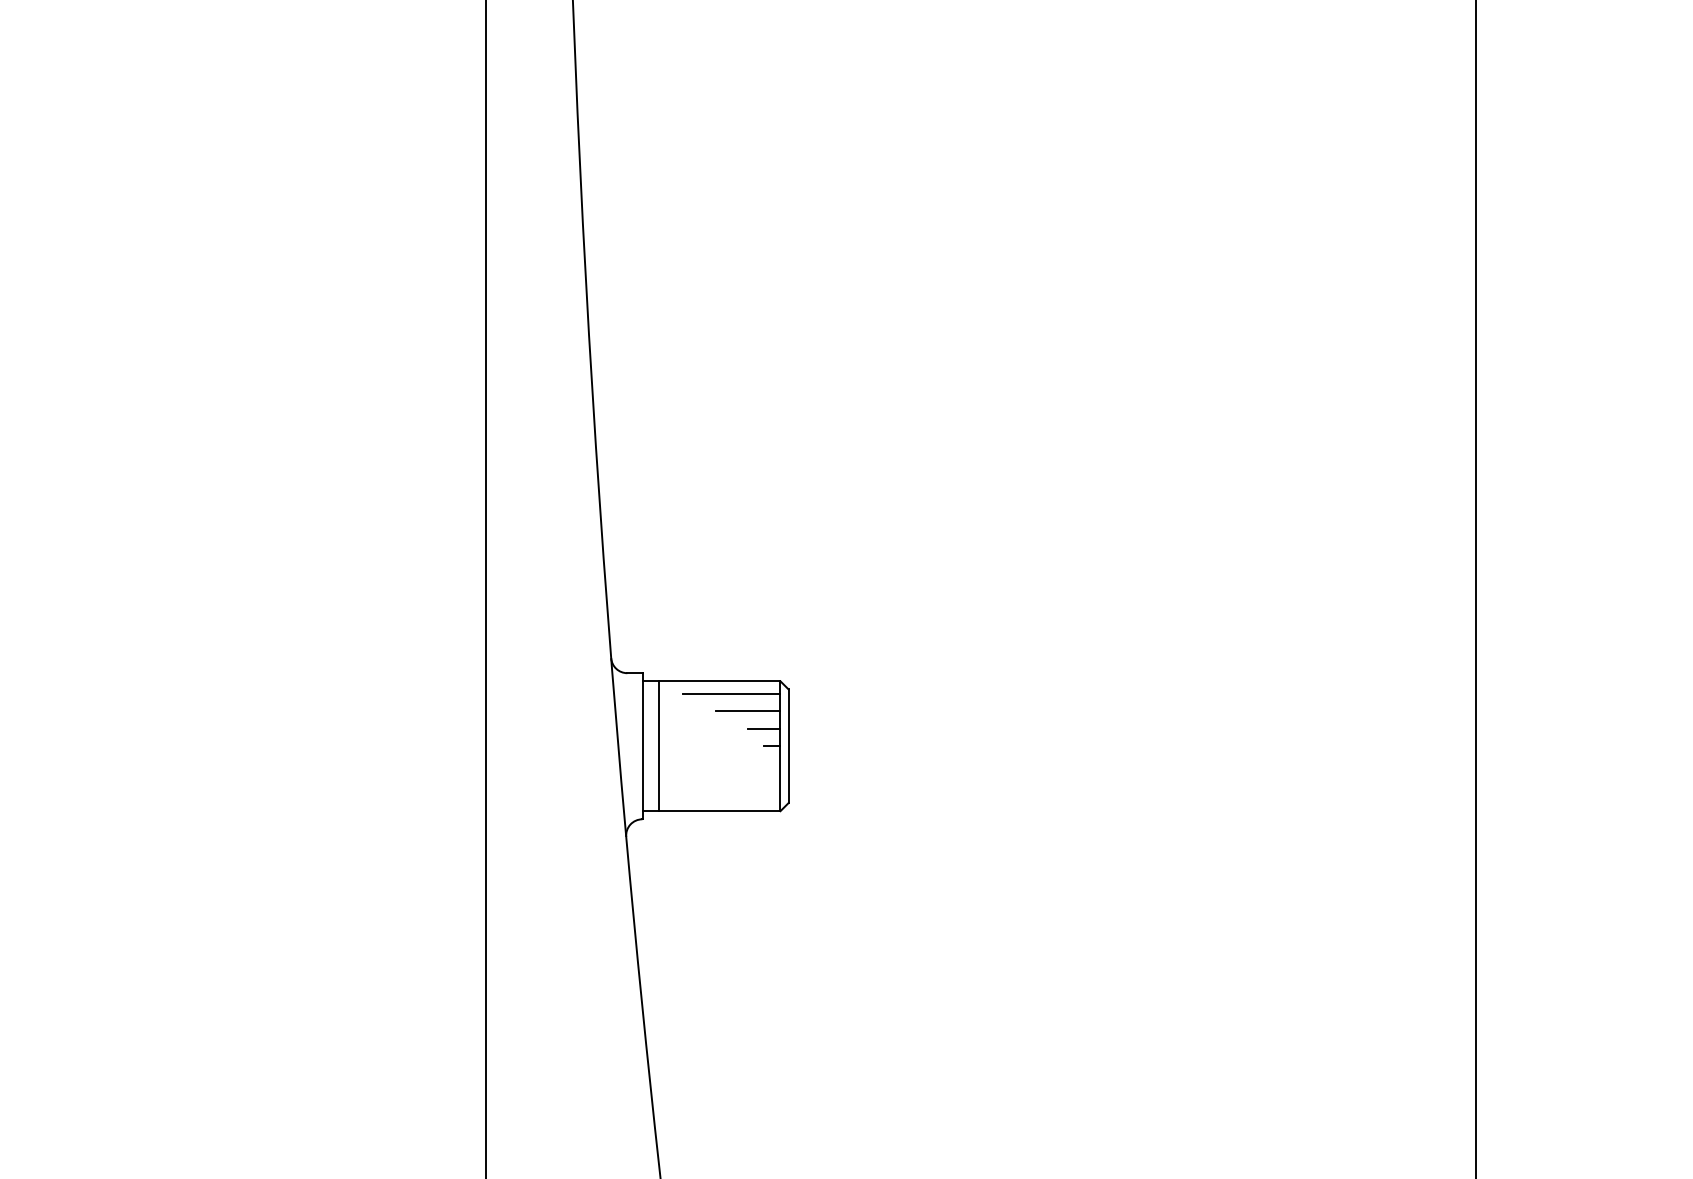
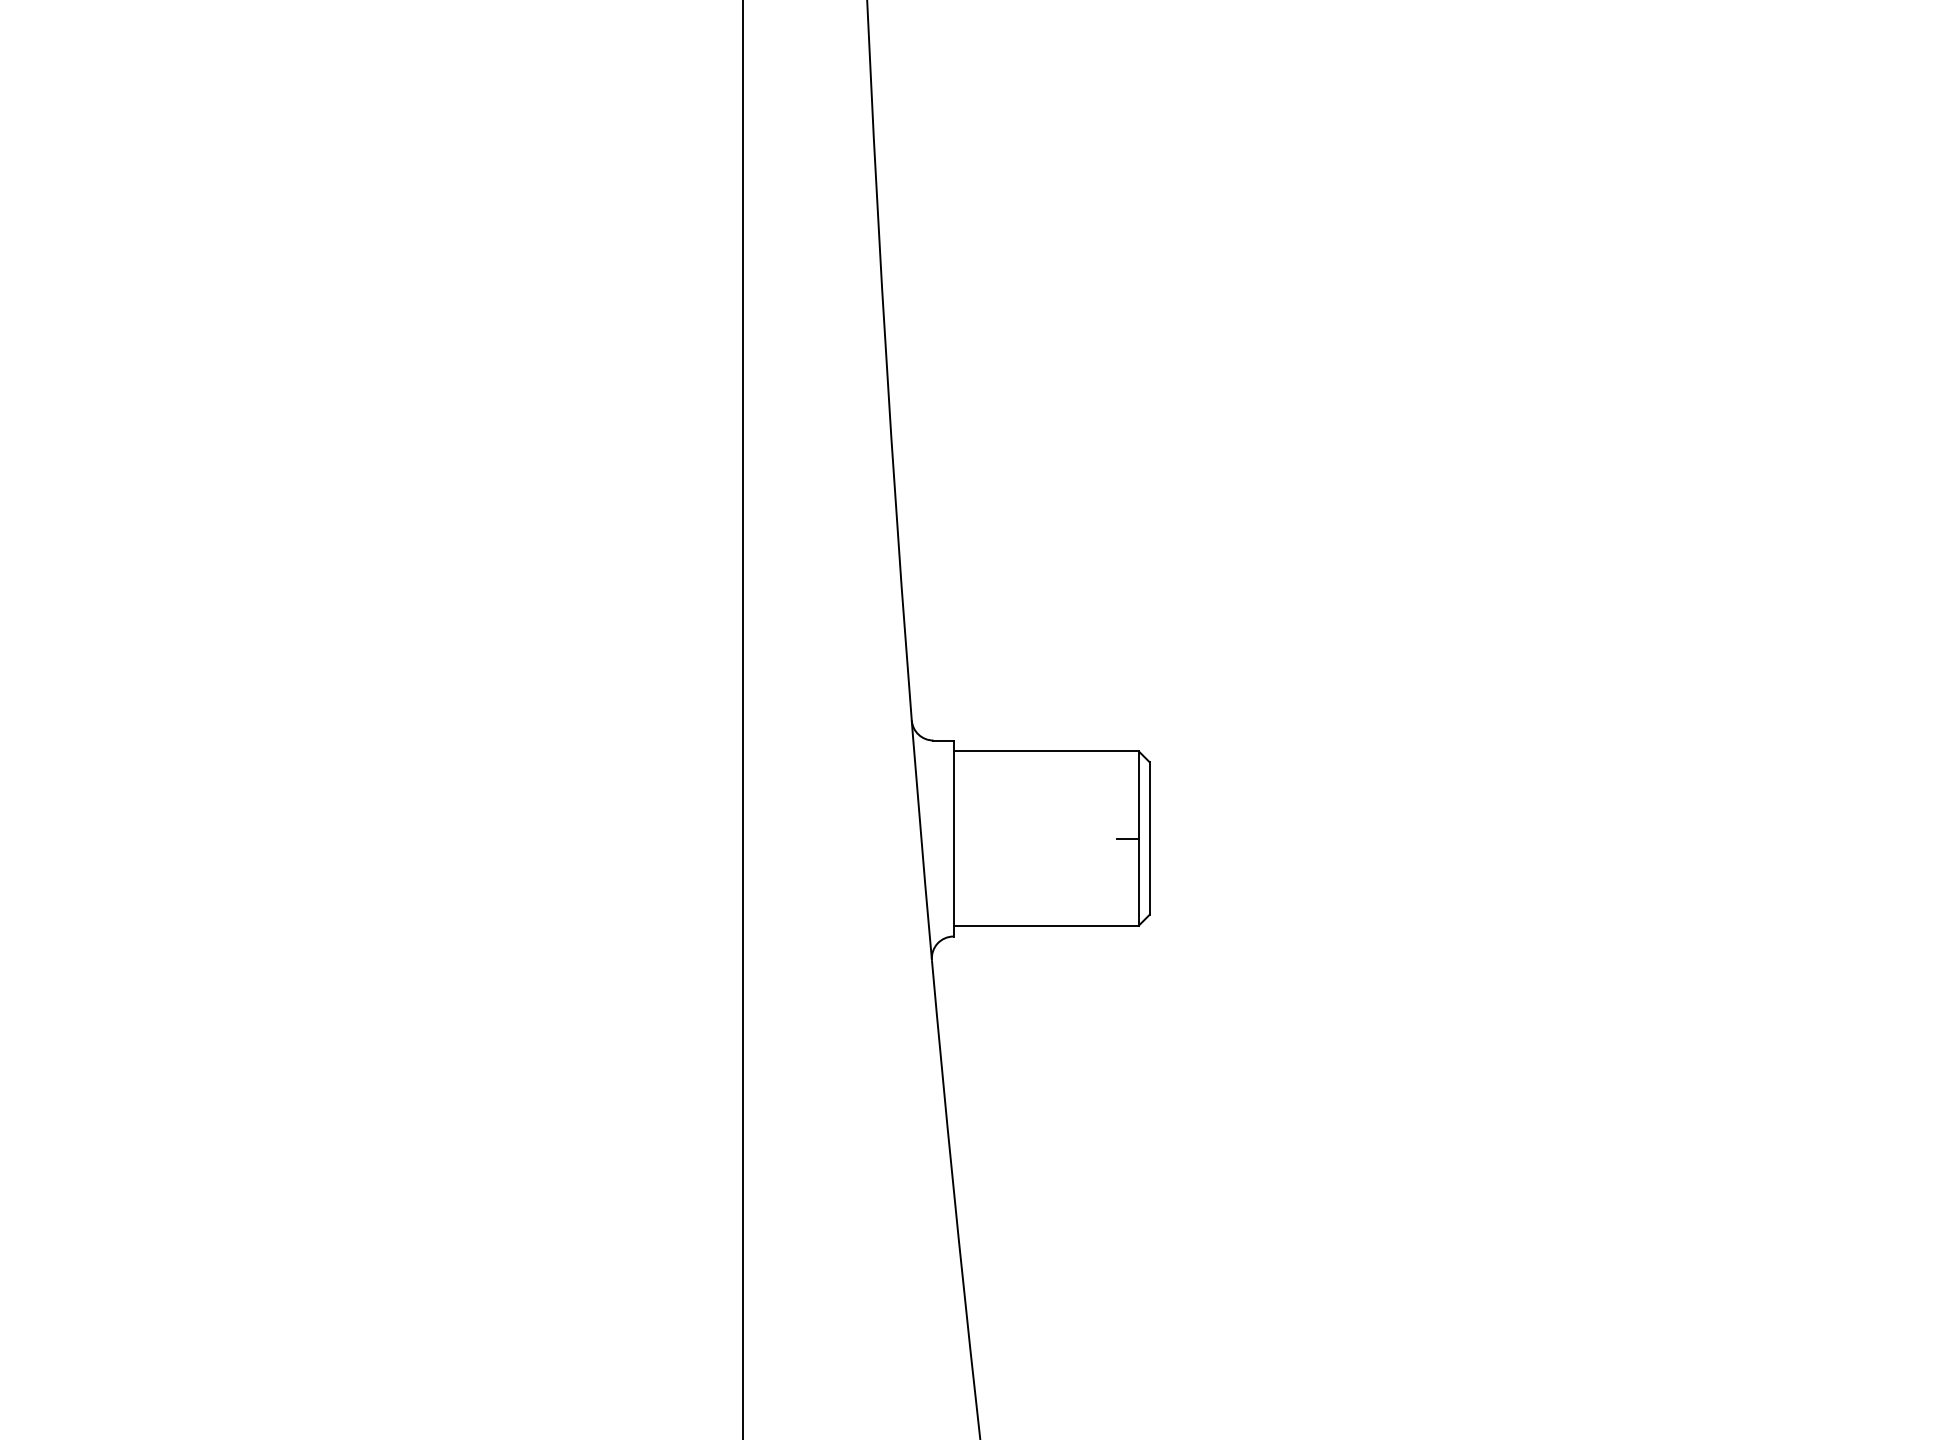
line: (731, 693) -> (1073, 767), removed
line: (747, 710) -> (1094, 790), removed
line: (764, 729) -> (1117, 816), removed
line: (658, 746) -> (975, 838), removed

